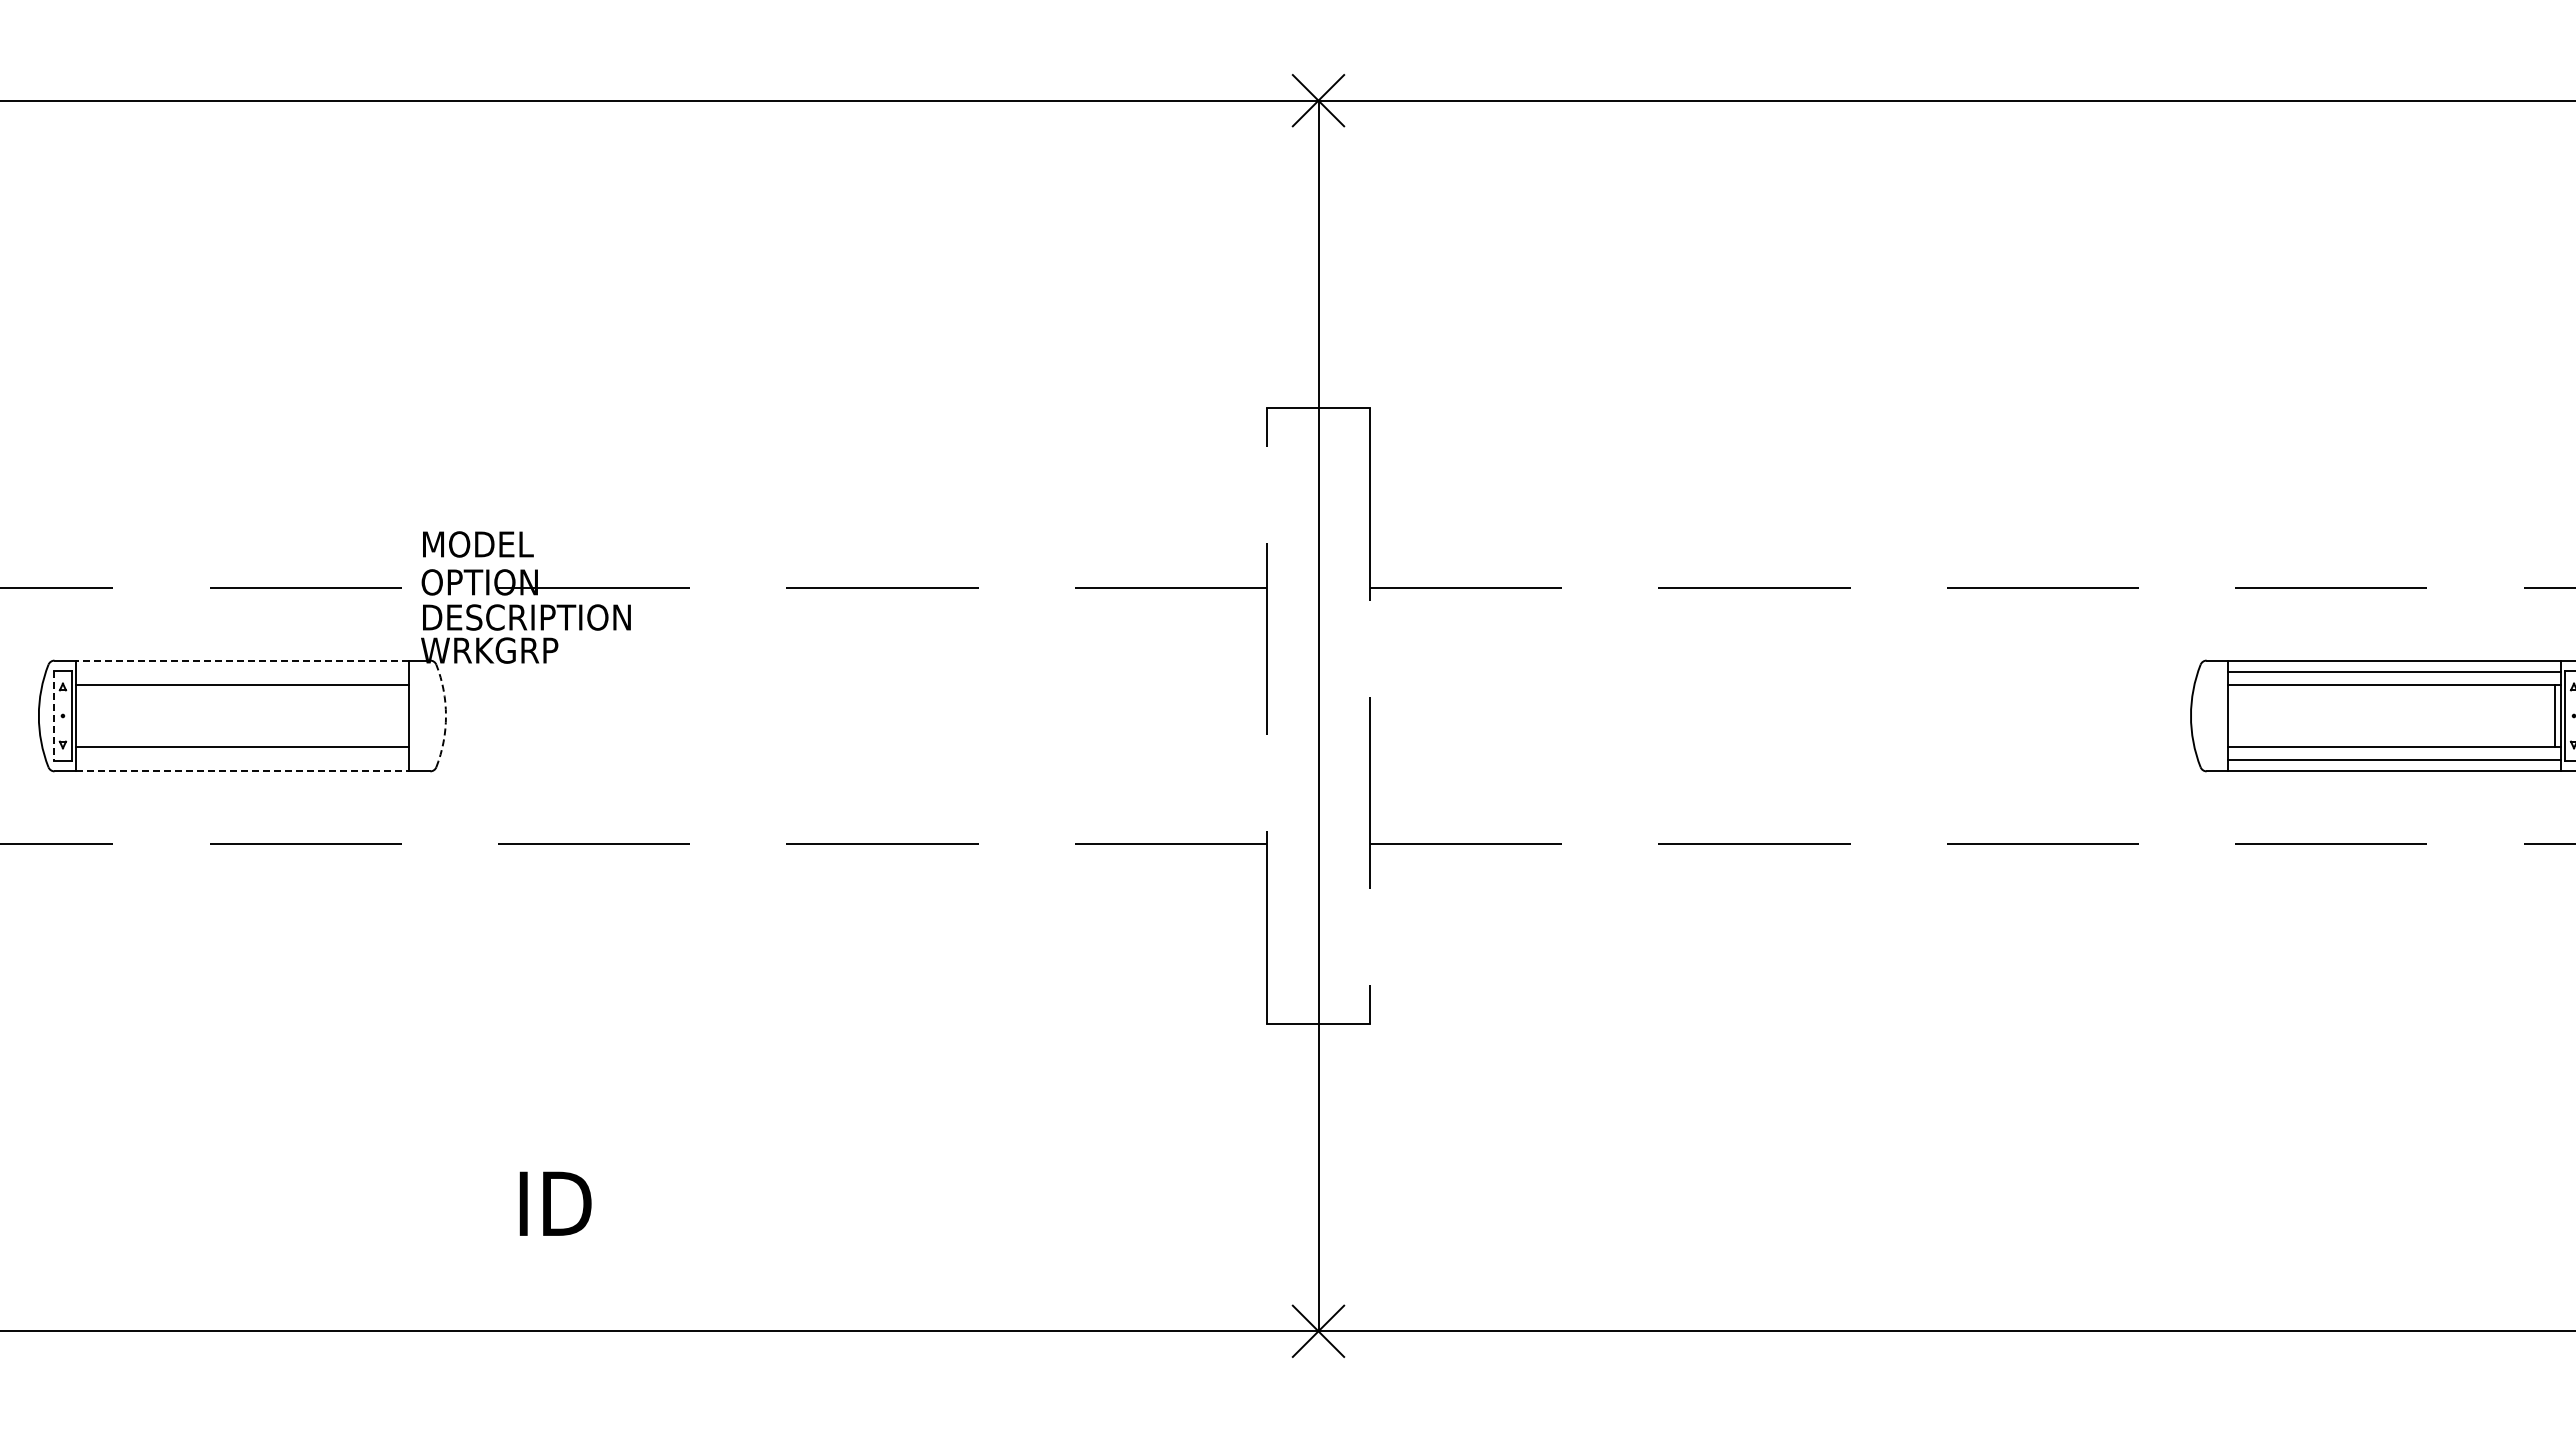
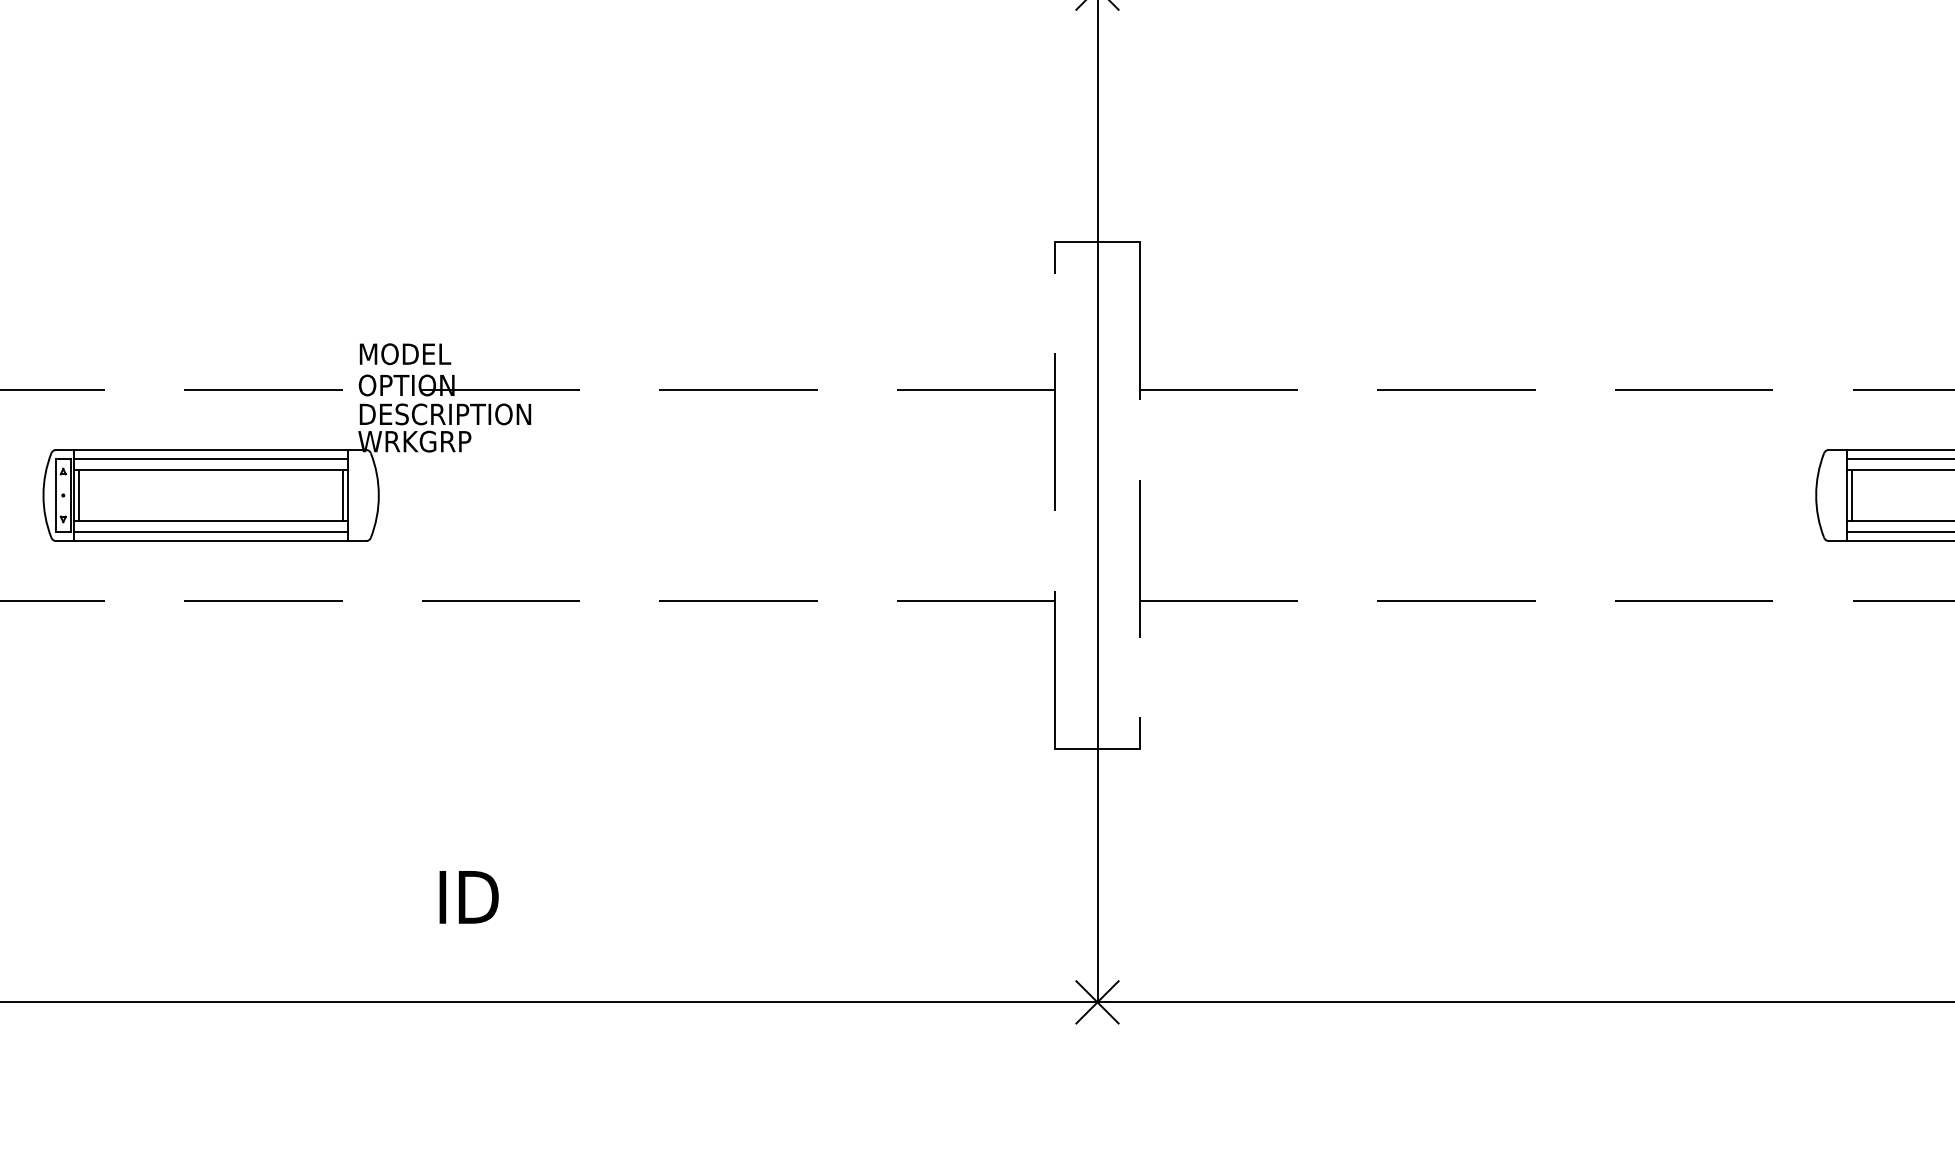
line: (242, 660) -> (211, 449), dashed -> solid
line: (242, 671) -> (211, 458), added
line: (82, 715) -> (79, 495), added
line: (402, 715) -> (343, 495), added
line: (2234, 715) -> (1852, 495), added
line: (54, 716) -> (56, 495), dashed -> solid
arc: (446, 716) -> (379, 495), dashed -> solid
line: (242, 760) -> (211, 532), added
line: (242, 771) -> (211, 541), dashed -> solid

